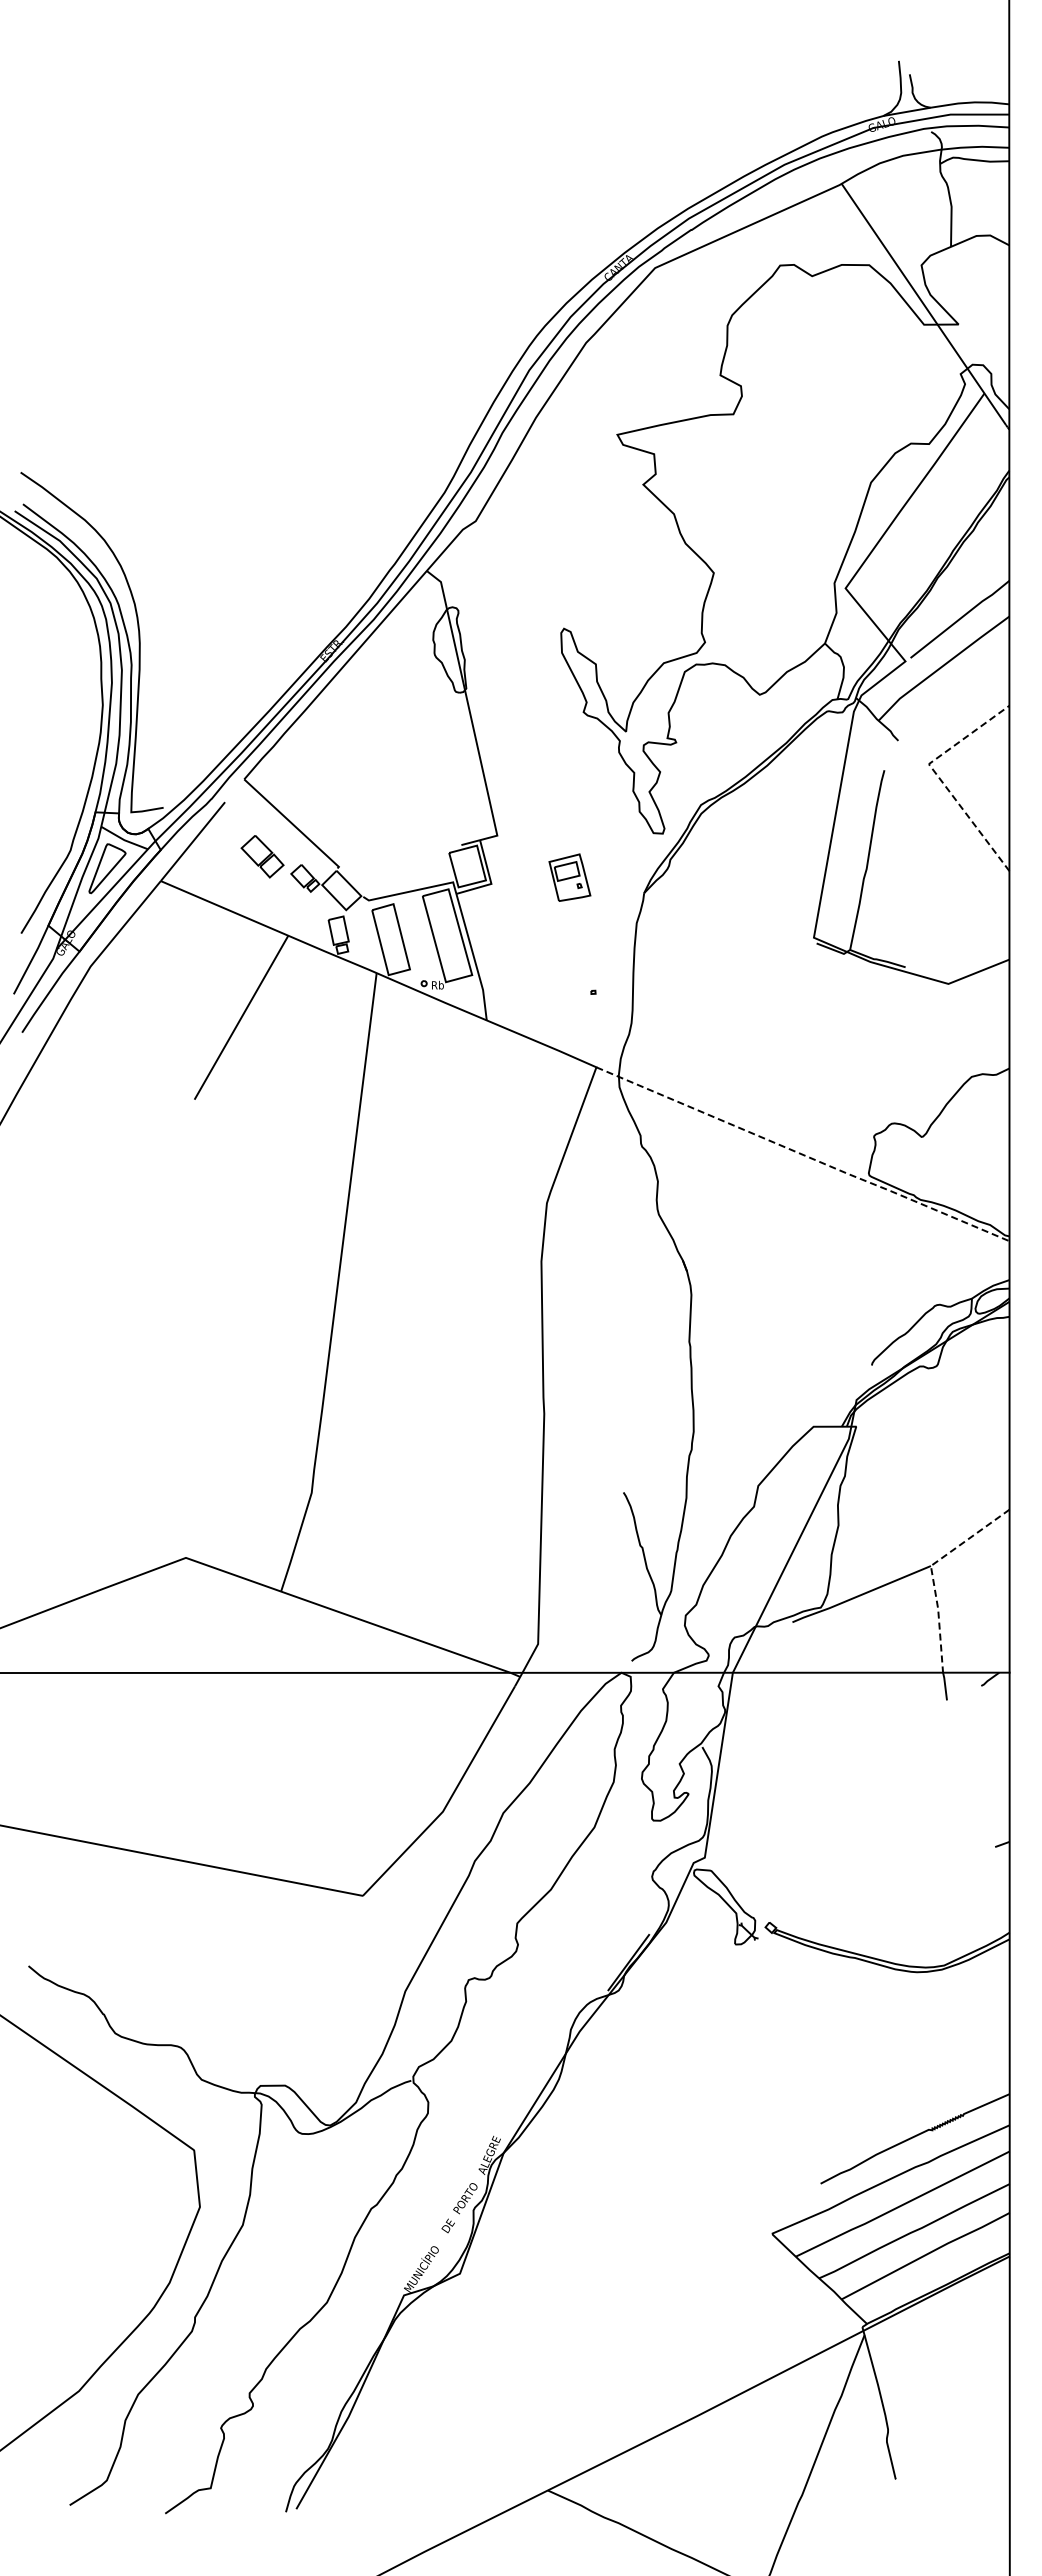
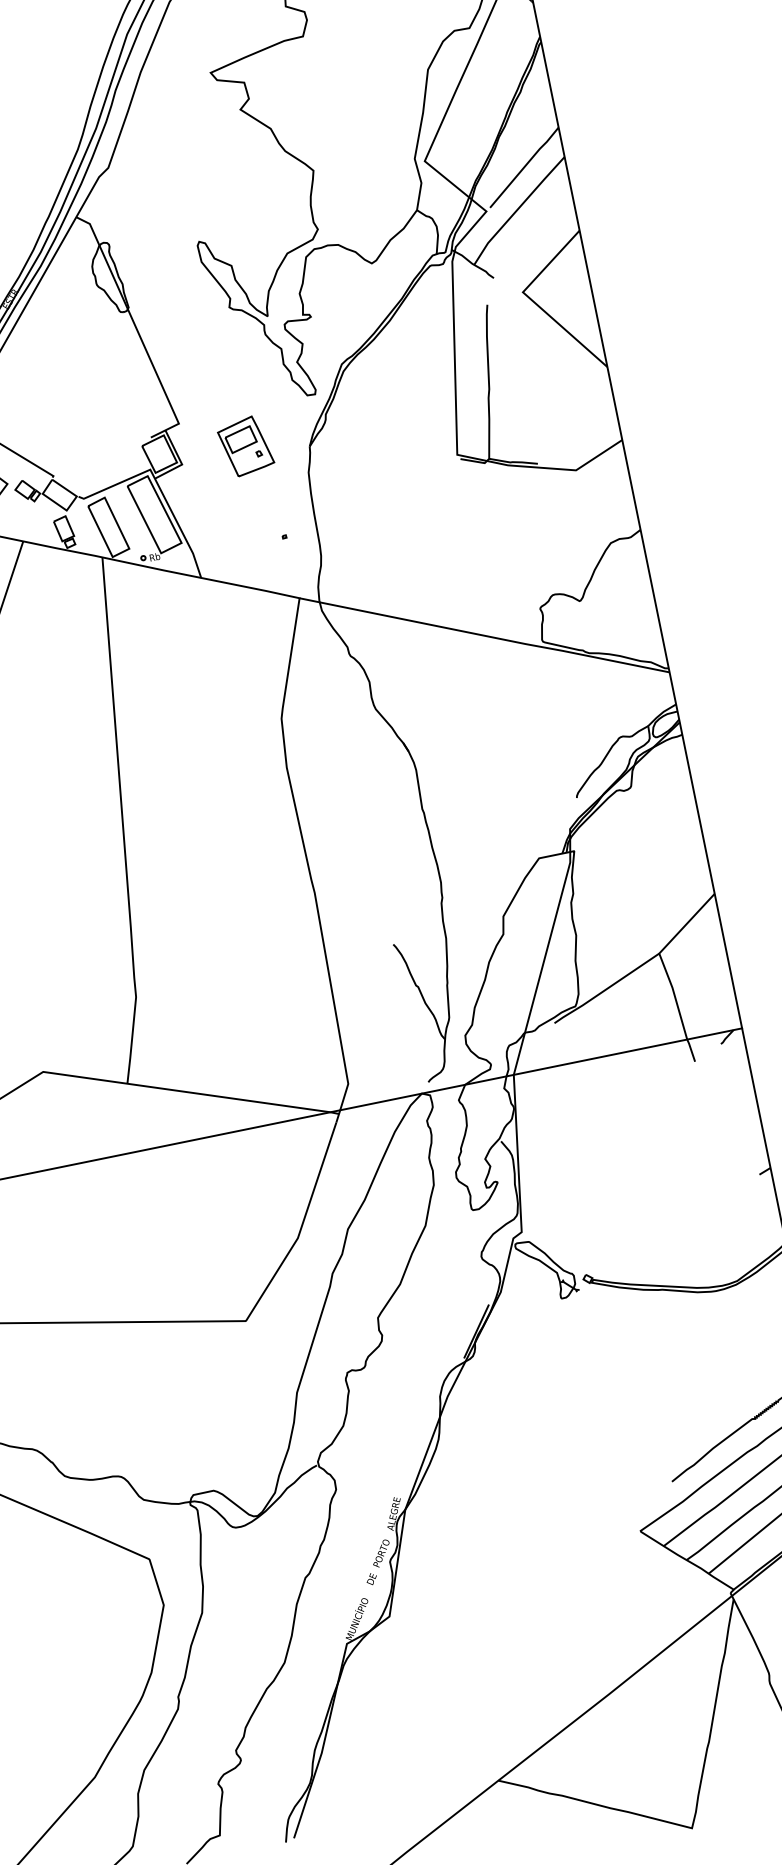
line: (938, 776) -> (533, 300), dashed -> solid
part: (569, 877) -> (245, 446), size x1.43
line: (804, 1155) -> (486, 636), dashed -> solid
line: (931, 1571) -> (660, 957), dashed -> solid

